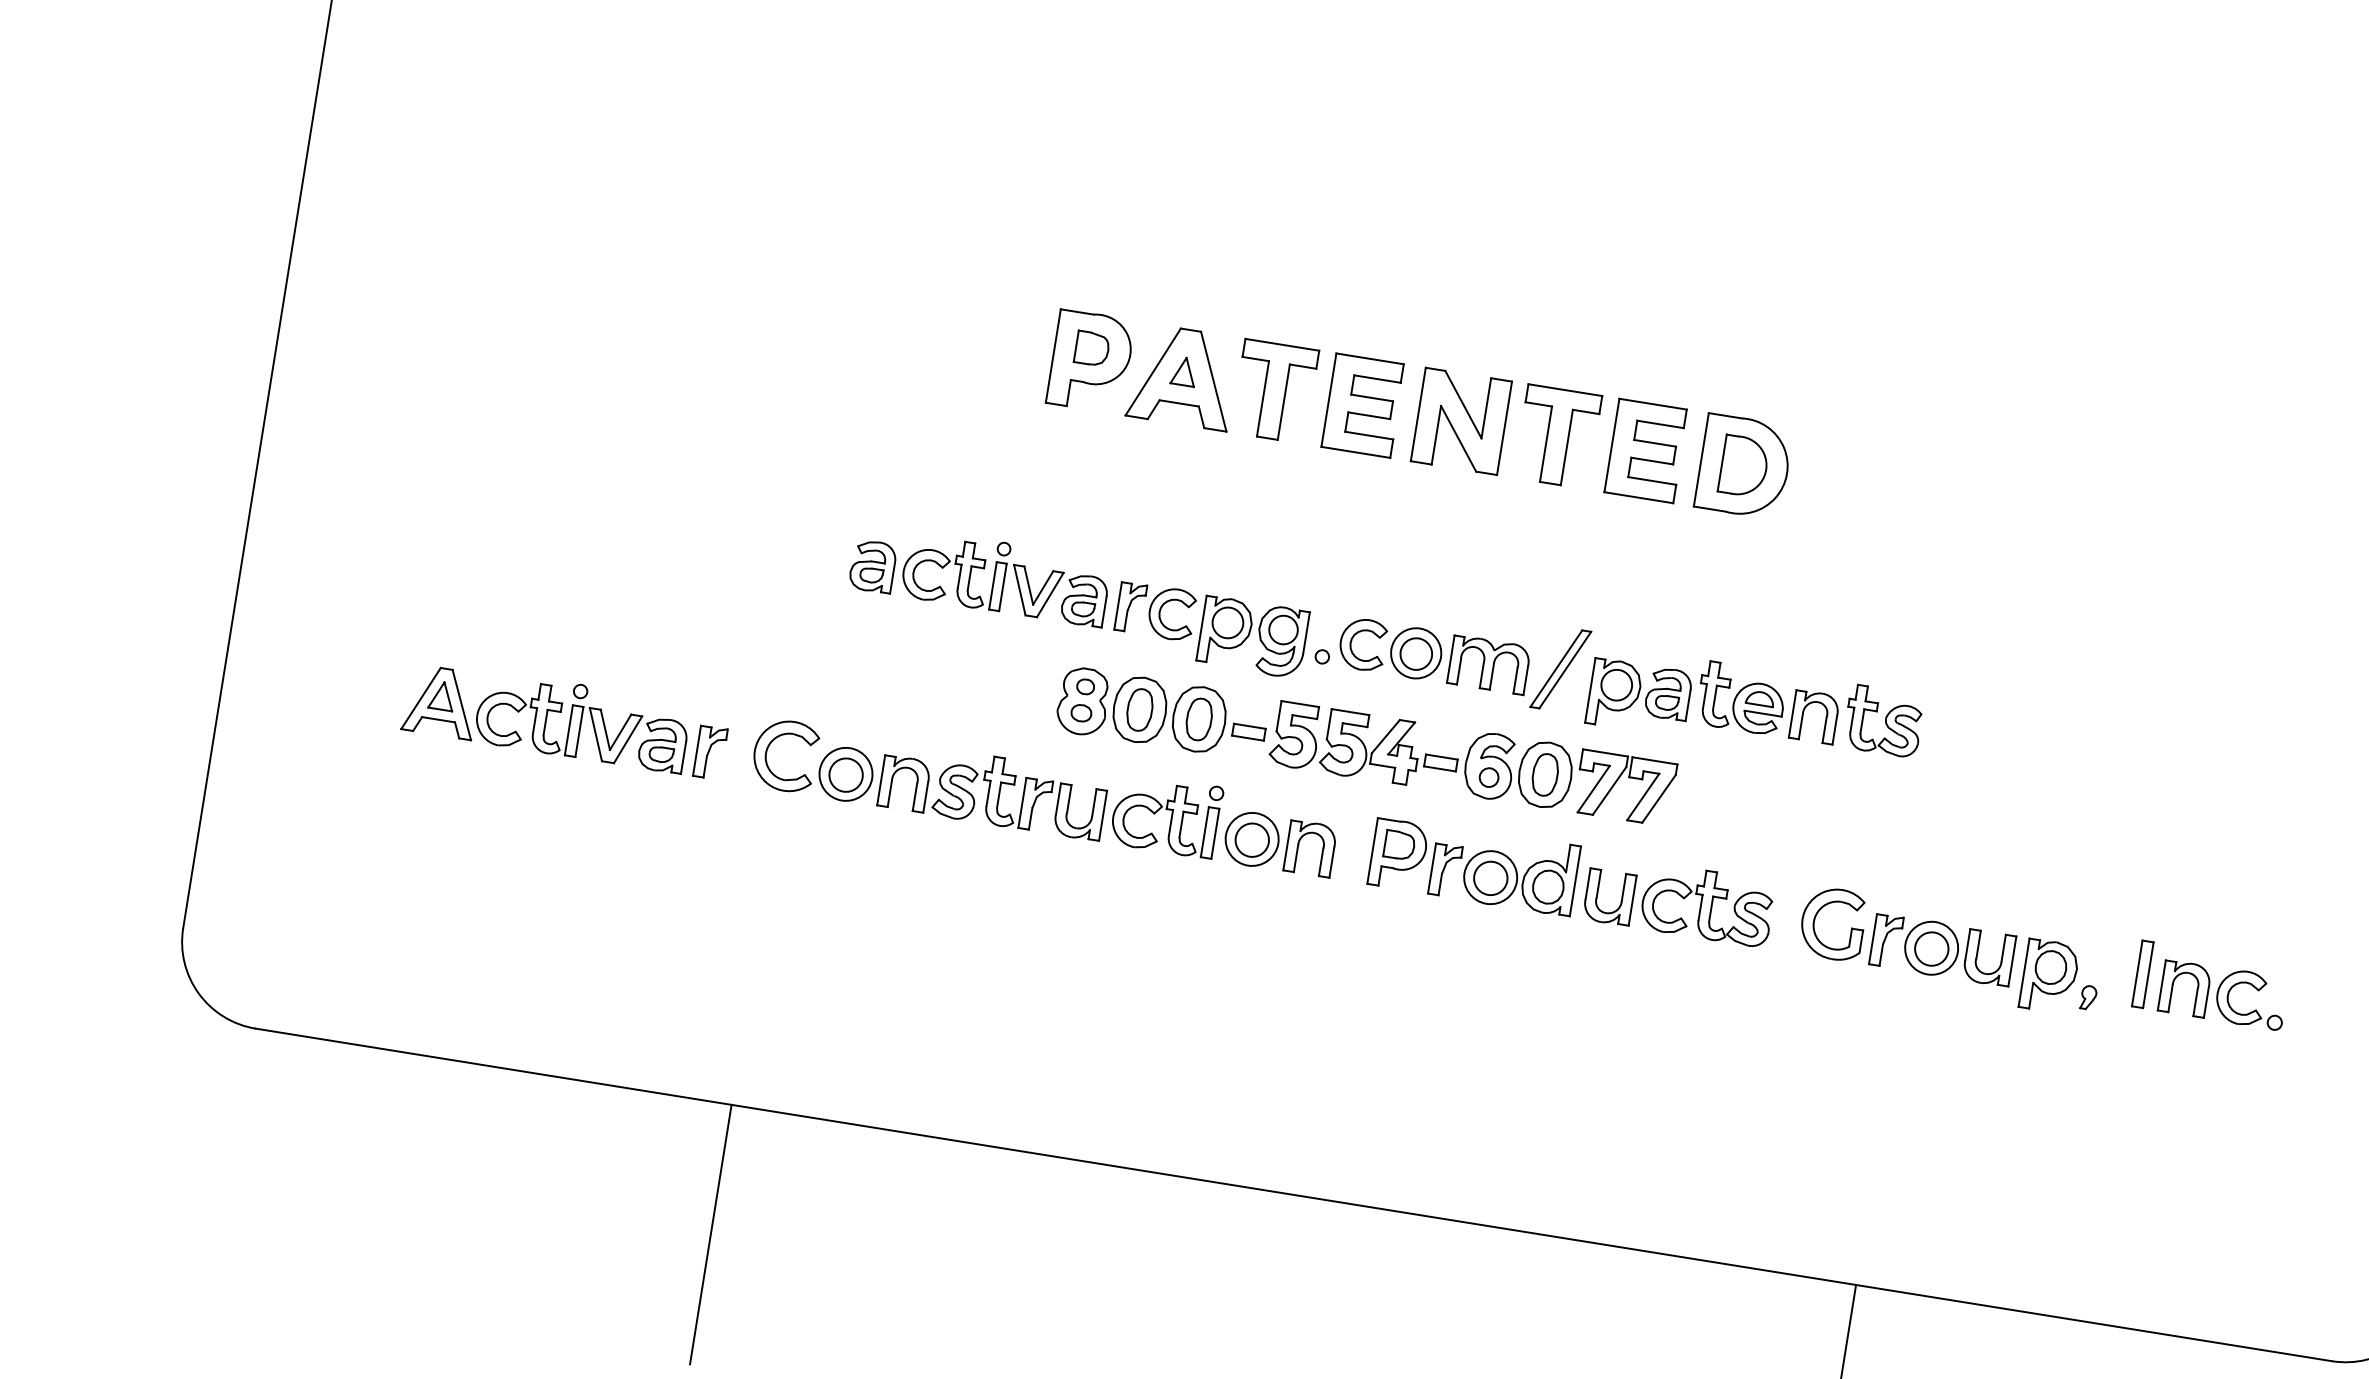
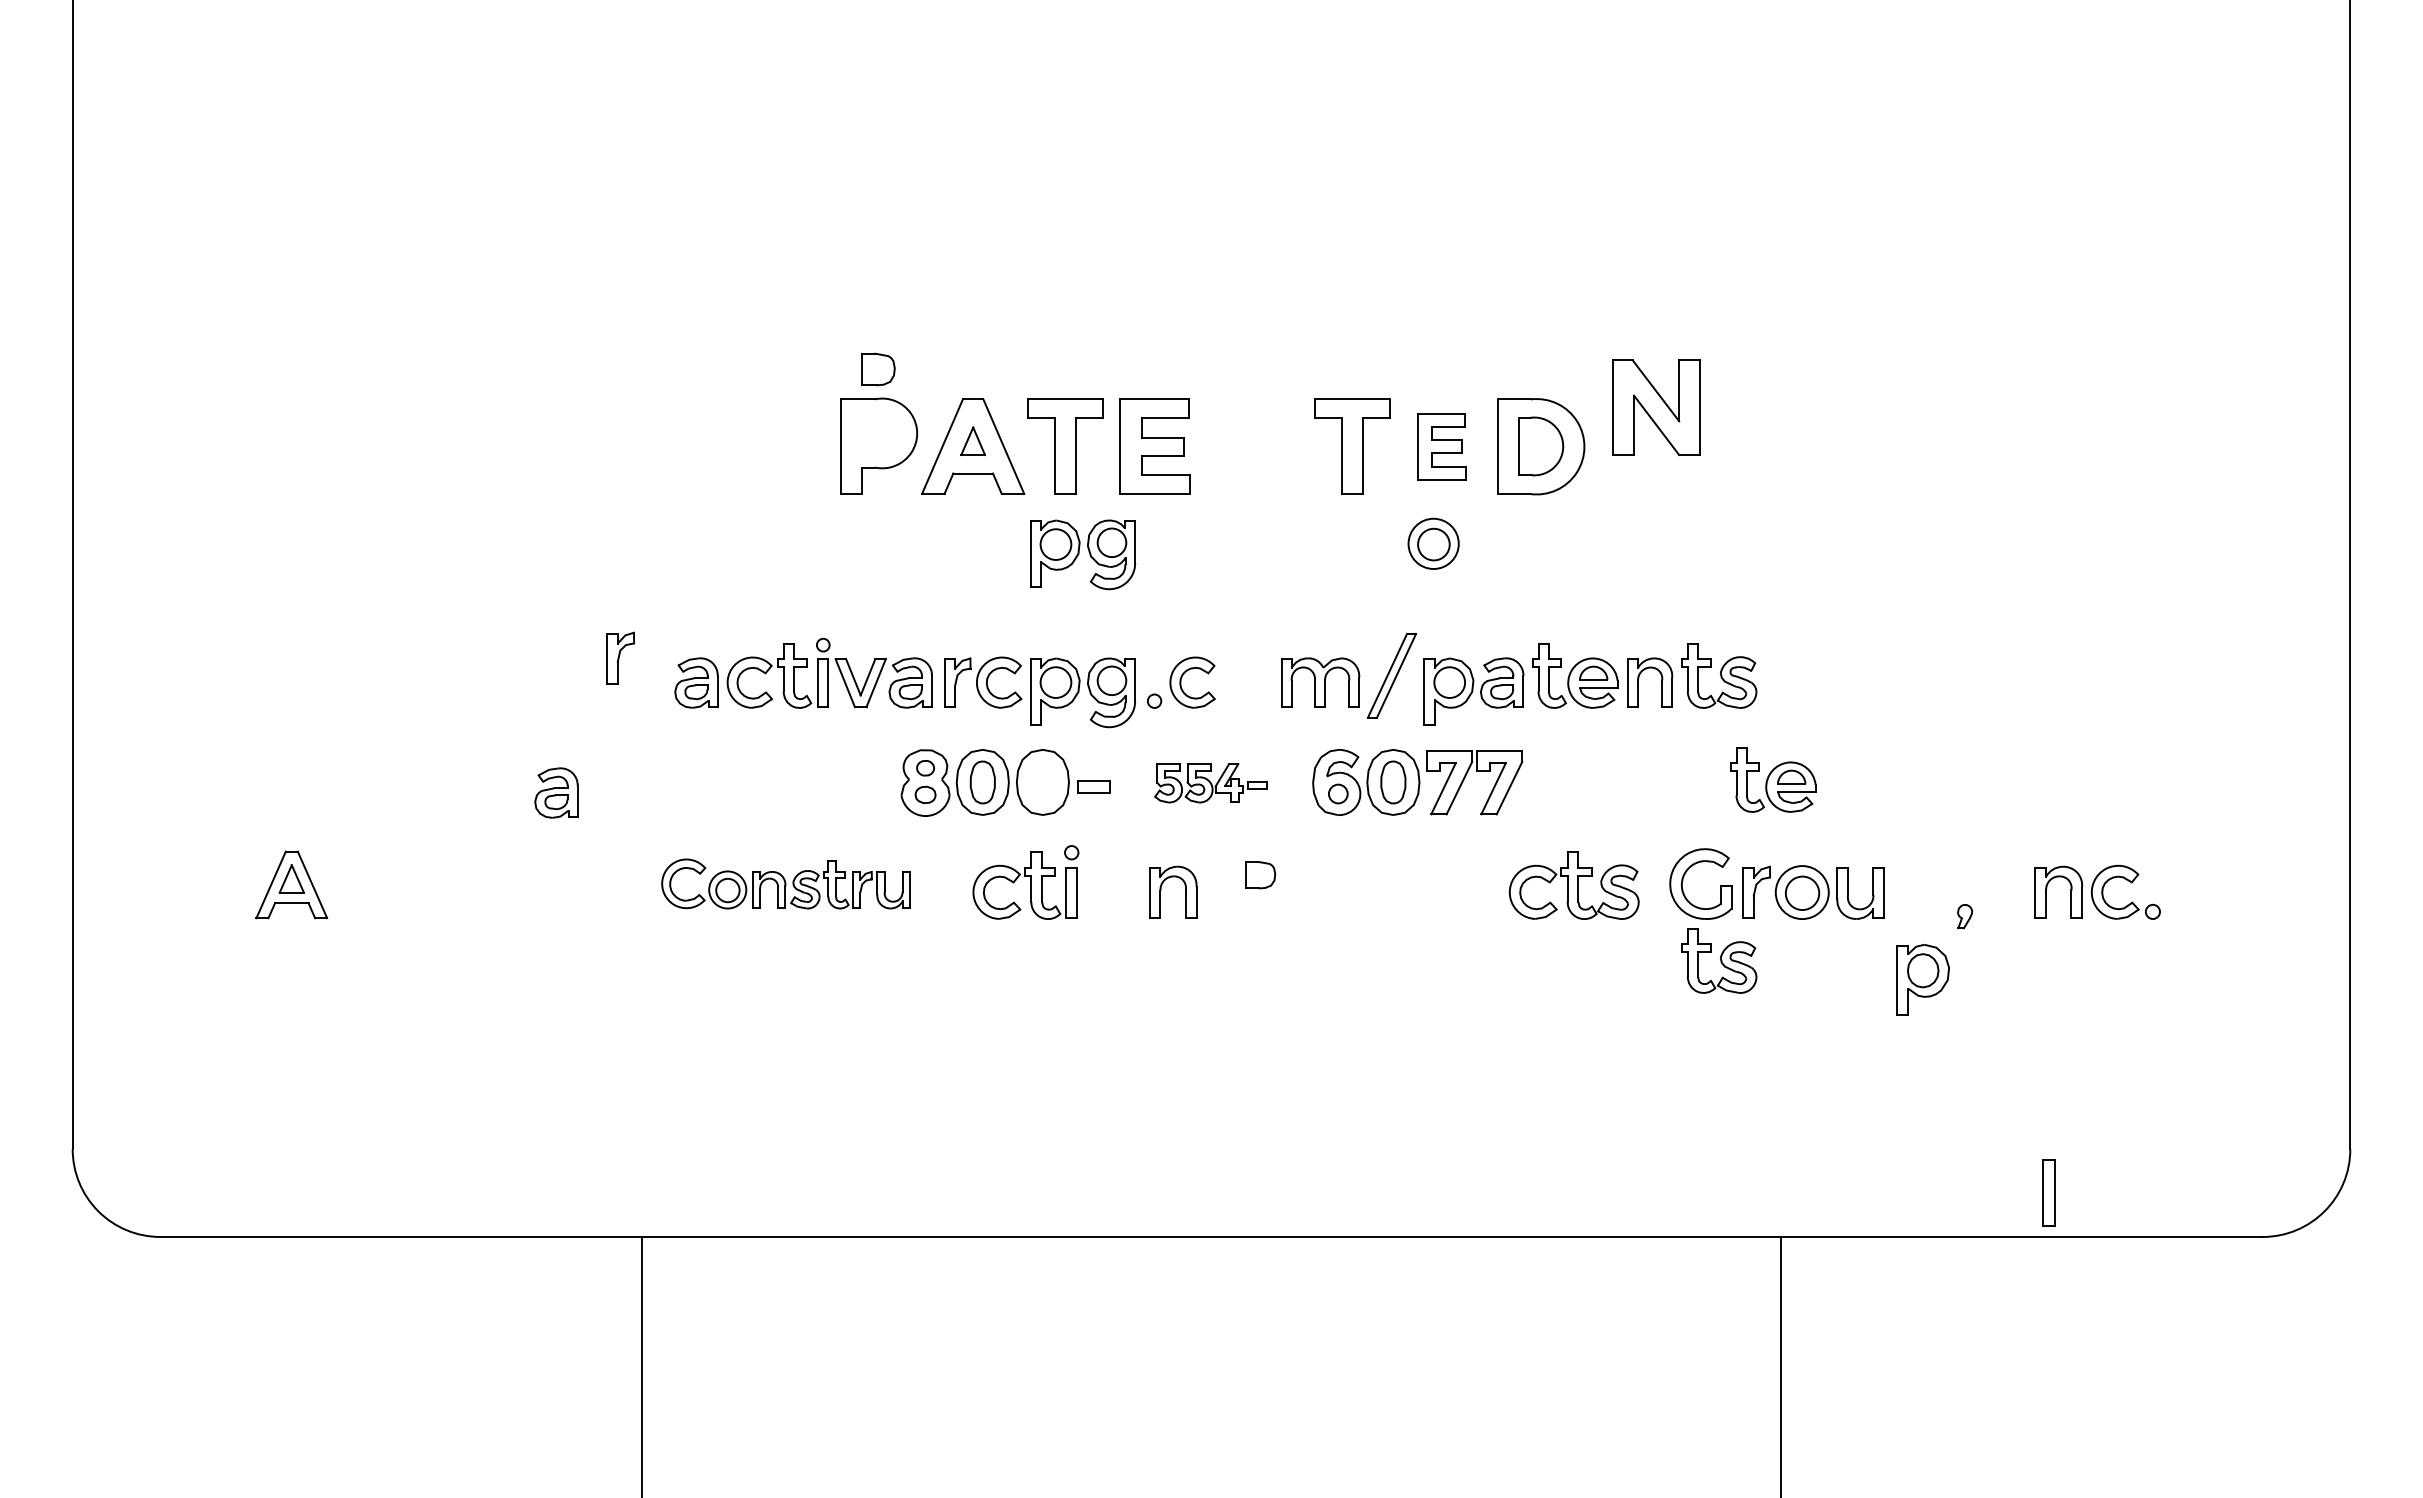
part: (1092, 348) -> (878, 369), moved
part: (1461, 421) -> (1656, 407), moved
part: (1645, 450) -> (1441, 446), size x0.7
part: (1275, 500) -> (1083, 554), added
part: (717, 652) -> (556, 792), added
part: (1416, 652) -> (1433, 543), moved
part: (1198, 719) -> (1042, 782), removed
part: (582, 722) -> (434, 882), removed
part: (1364, 746) -> (1210, 783), size x0.6
part: (710, 751) -> (620, 657), moved
part: (929, 778) -> (785, 883), size x0.7
part: (1921, 832) -> (1773, 779), added
part: (1251, 839) -> (1113, 892), removed
part: (1474, 865) -> (1337, 883), removed
part: (1597, 895) -> (1464, 893), removed
part: (2142, 973) -> (2048, 1192), moved
part: (2048, 976) -> (1922, 979), moved
part: (1839, 1002) -> (1719, 960), added

